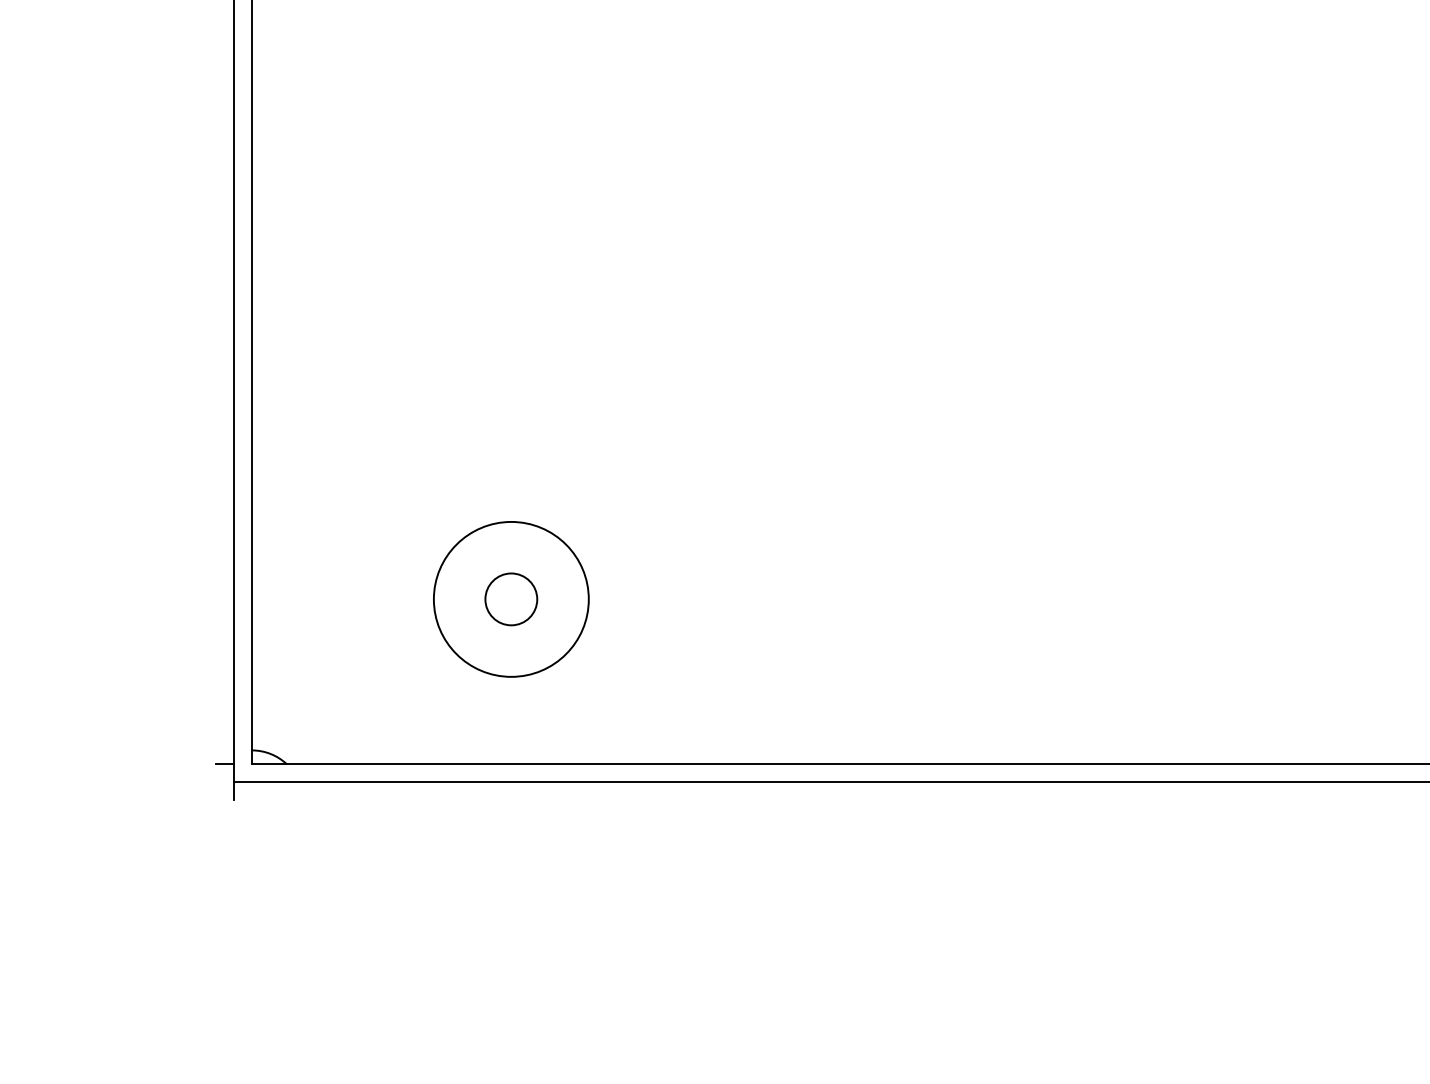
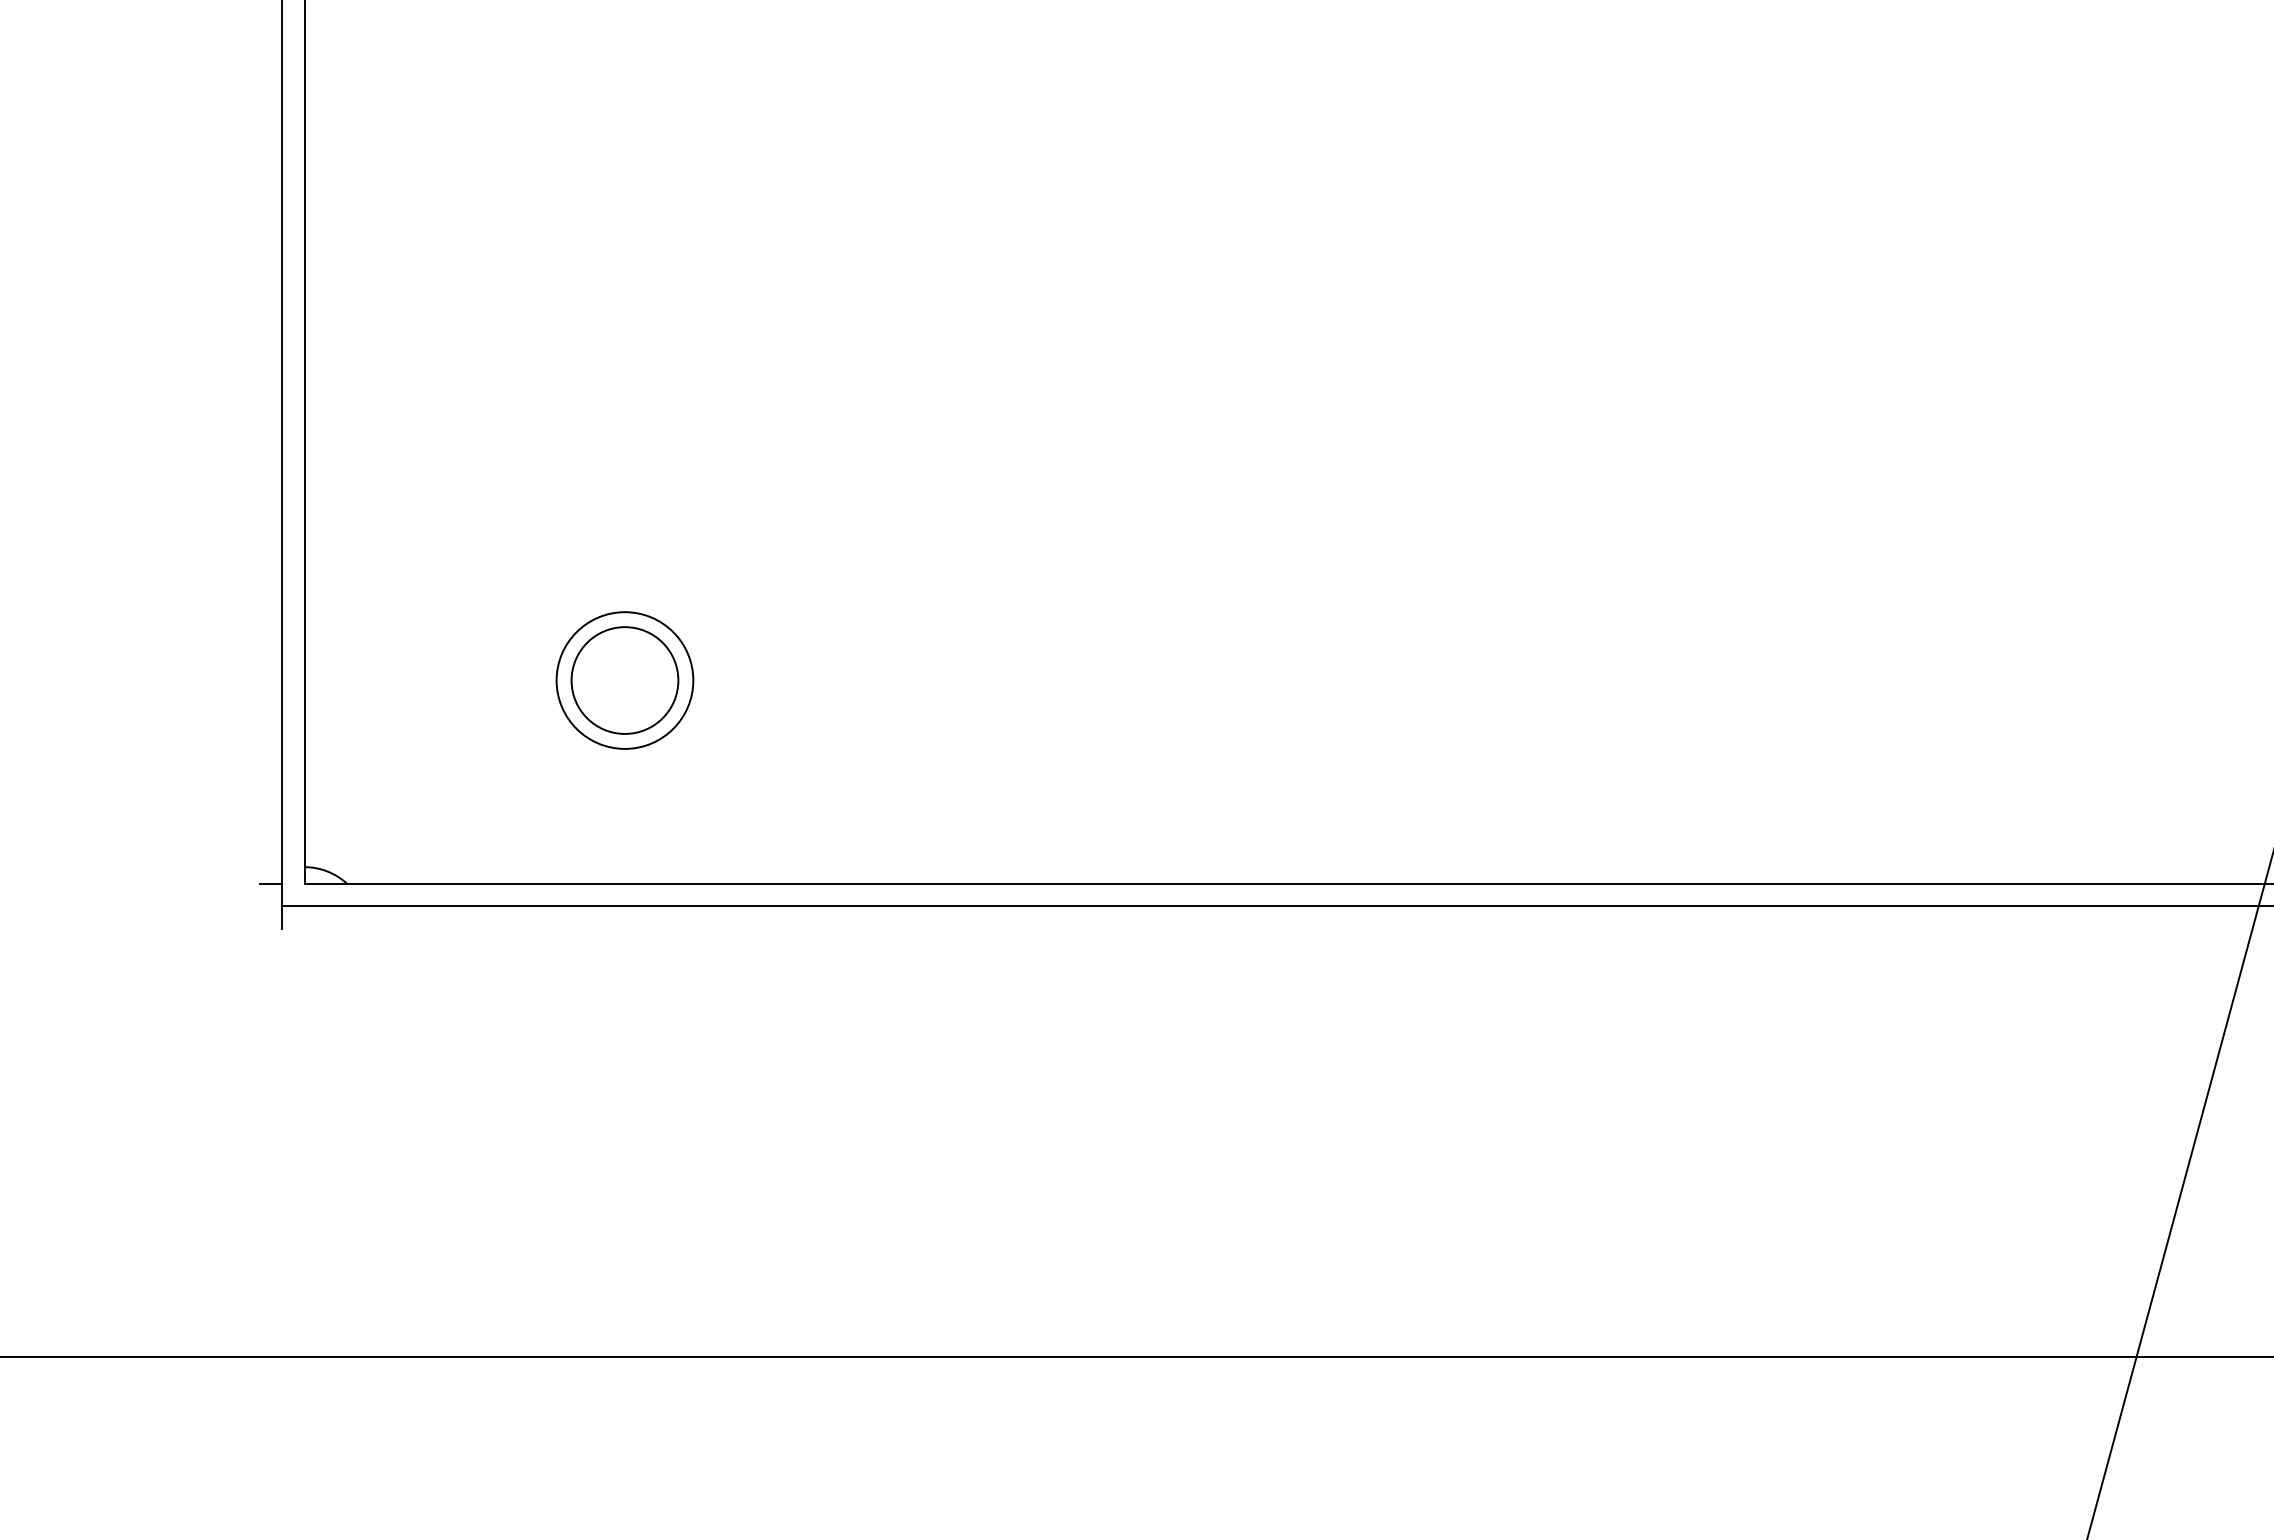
circle: (510, 599) -> (624, 680), size x0.71
circle: (510, 599) -> (624, 680), size x1.67

